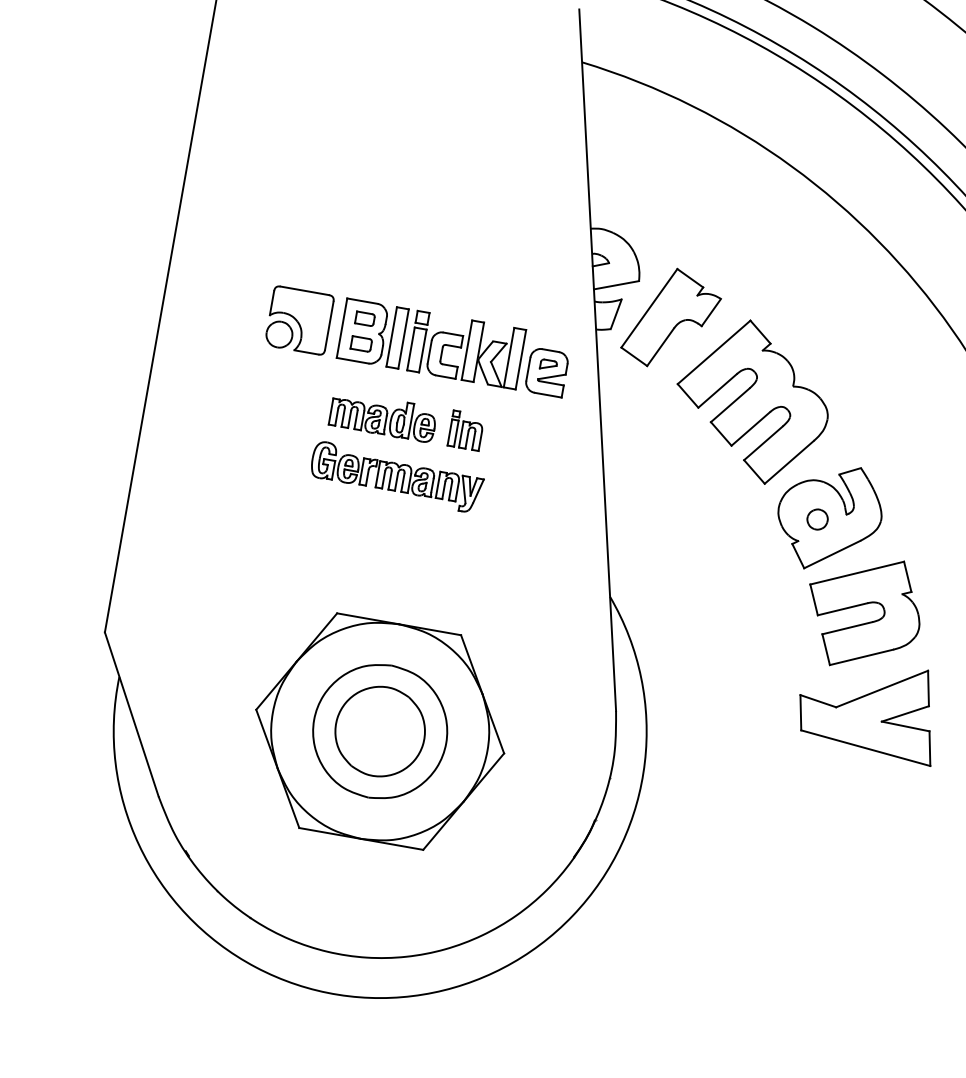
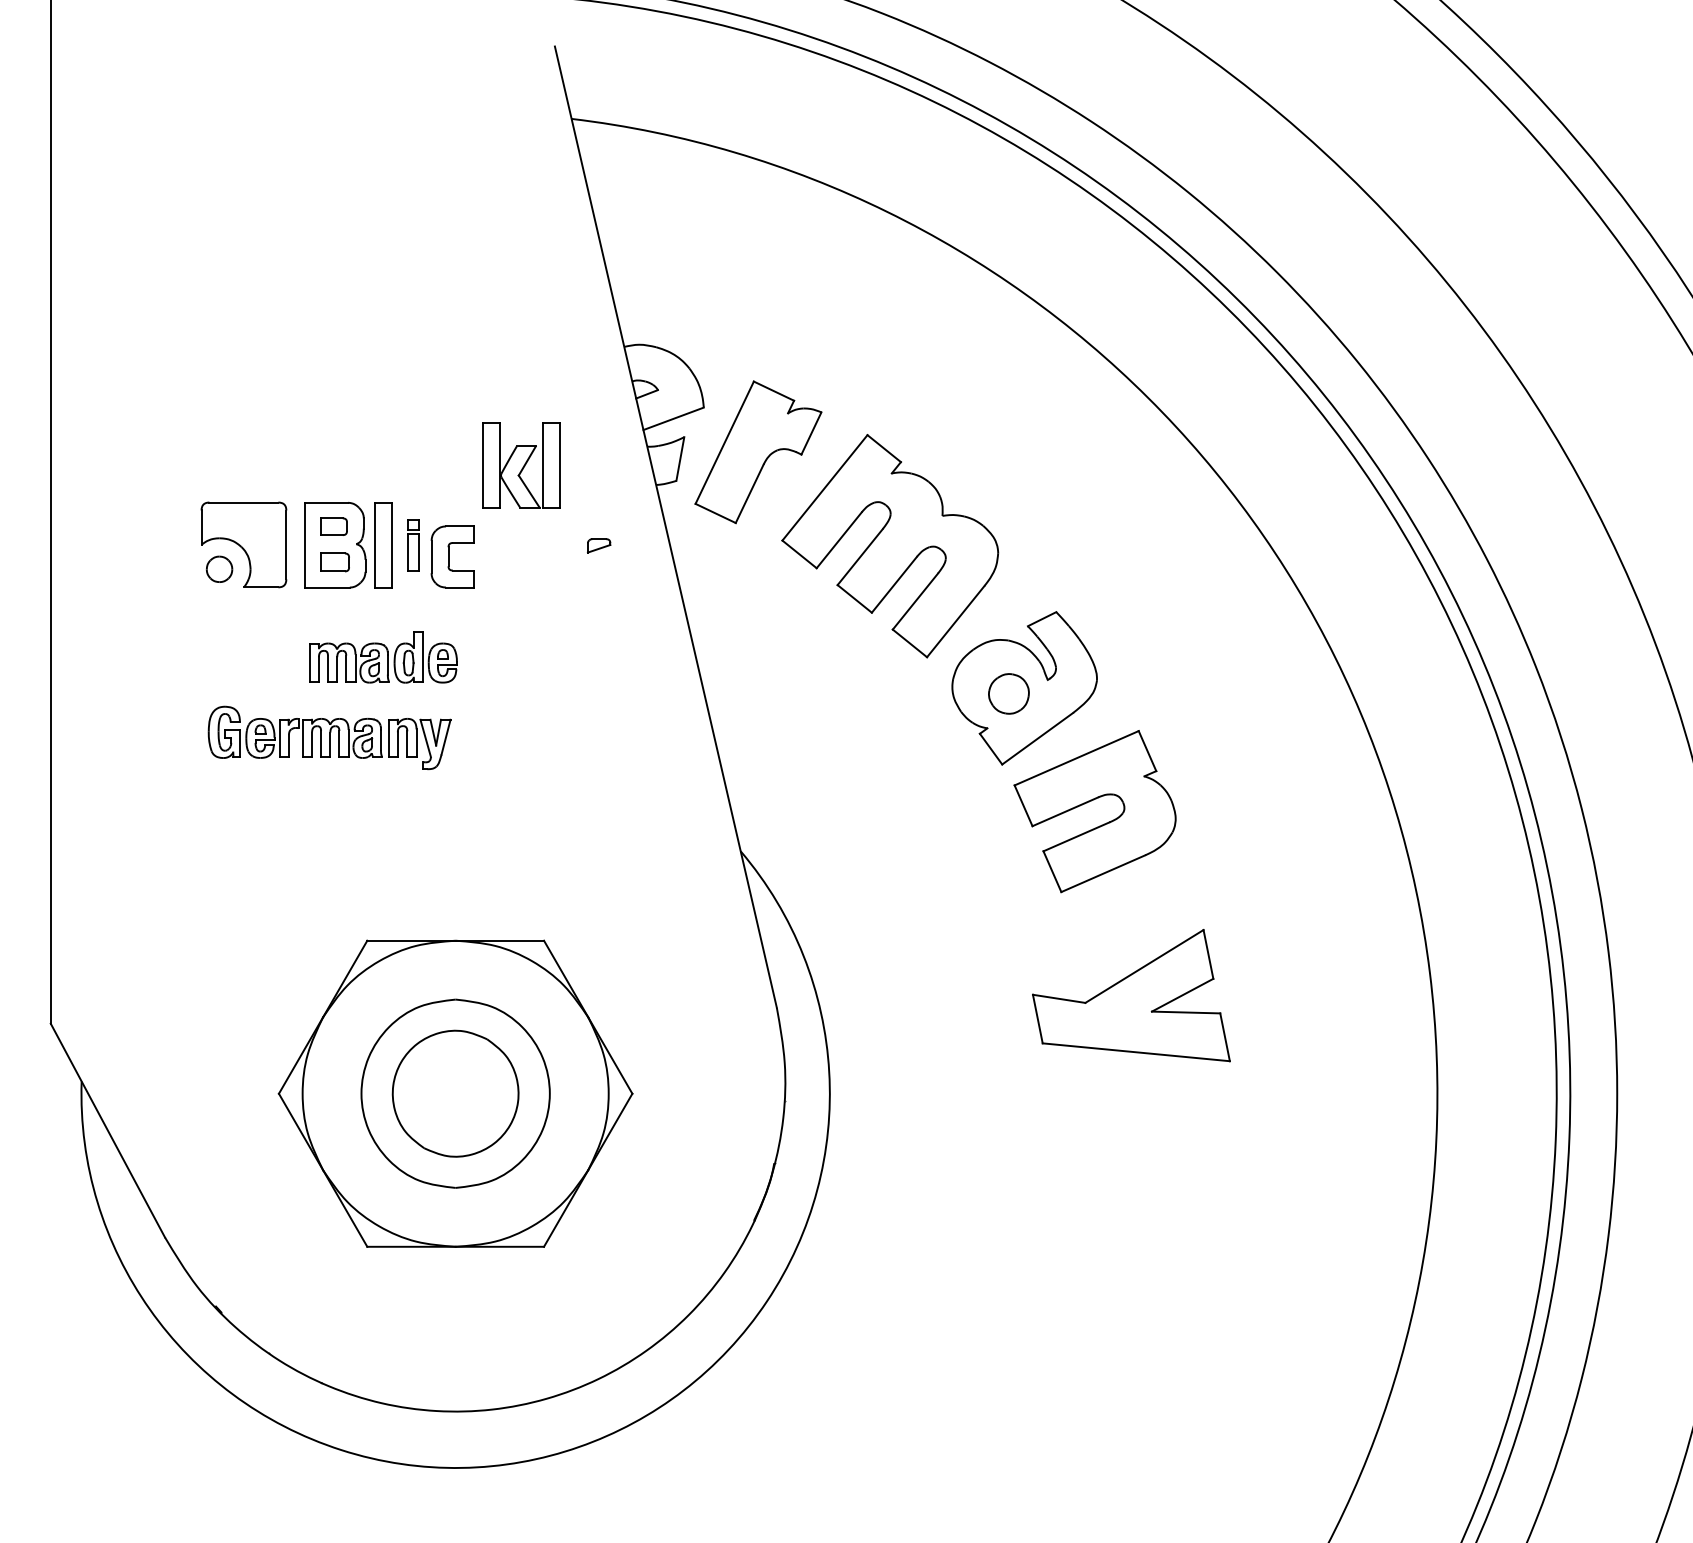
part: (279, 334) -> (219, 569), size x0.7
part: (418, 341) -> (413, 545), size x0.6
part: (494, 355) -> (521, 465), moved
part: (546, 372) -> (598, 556), removed
part: (466, 430) -> (501, 656), removed
part: (396, 476) -> (329, 737), moved
part: (817, 519) -> (1008, 693), size x1.4
part: (869, 707) -> (1131, 995), moved

